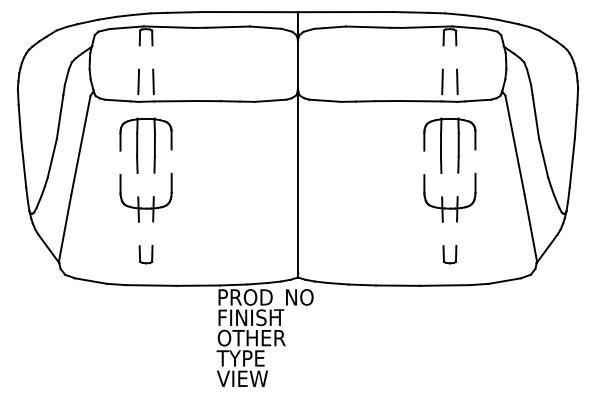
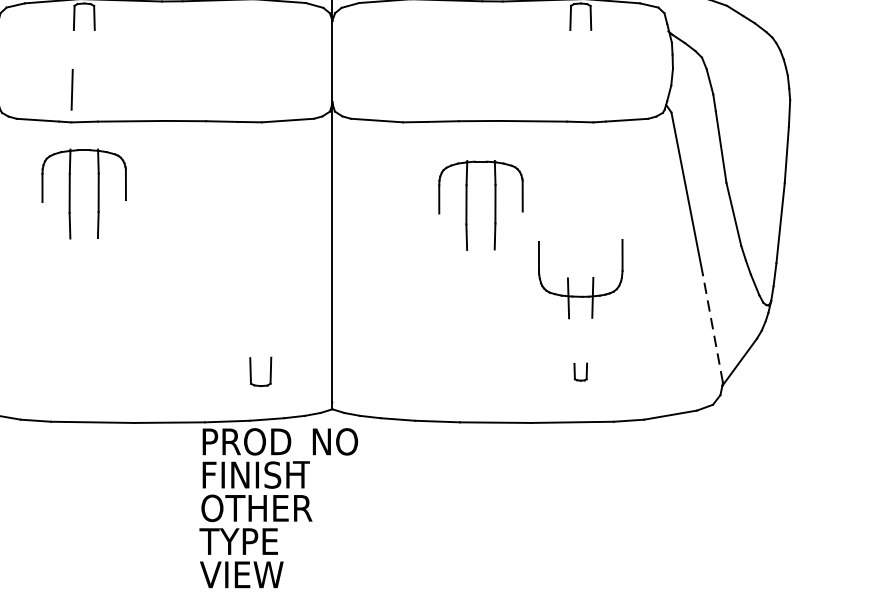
line: (153, 81) -> (96, 89), removed
line: (442, 81) -> (568, 89), removed
line: (457, 81) -> (593, 89), removed
part: (441, 145) -> (467, 205), moved
part: (145, 197) -> (83, 278), removed
line: (530, 227) -> (712, 327), solid -> dashed
part: (145, 254) -> (259, 371), moved
part: (449, 254) -> (580, 371), size x0.6

